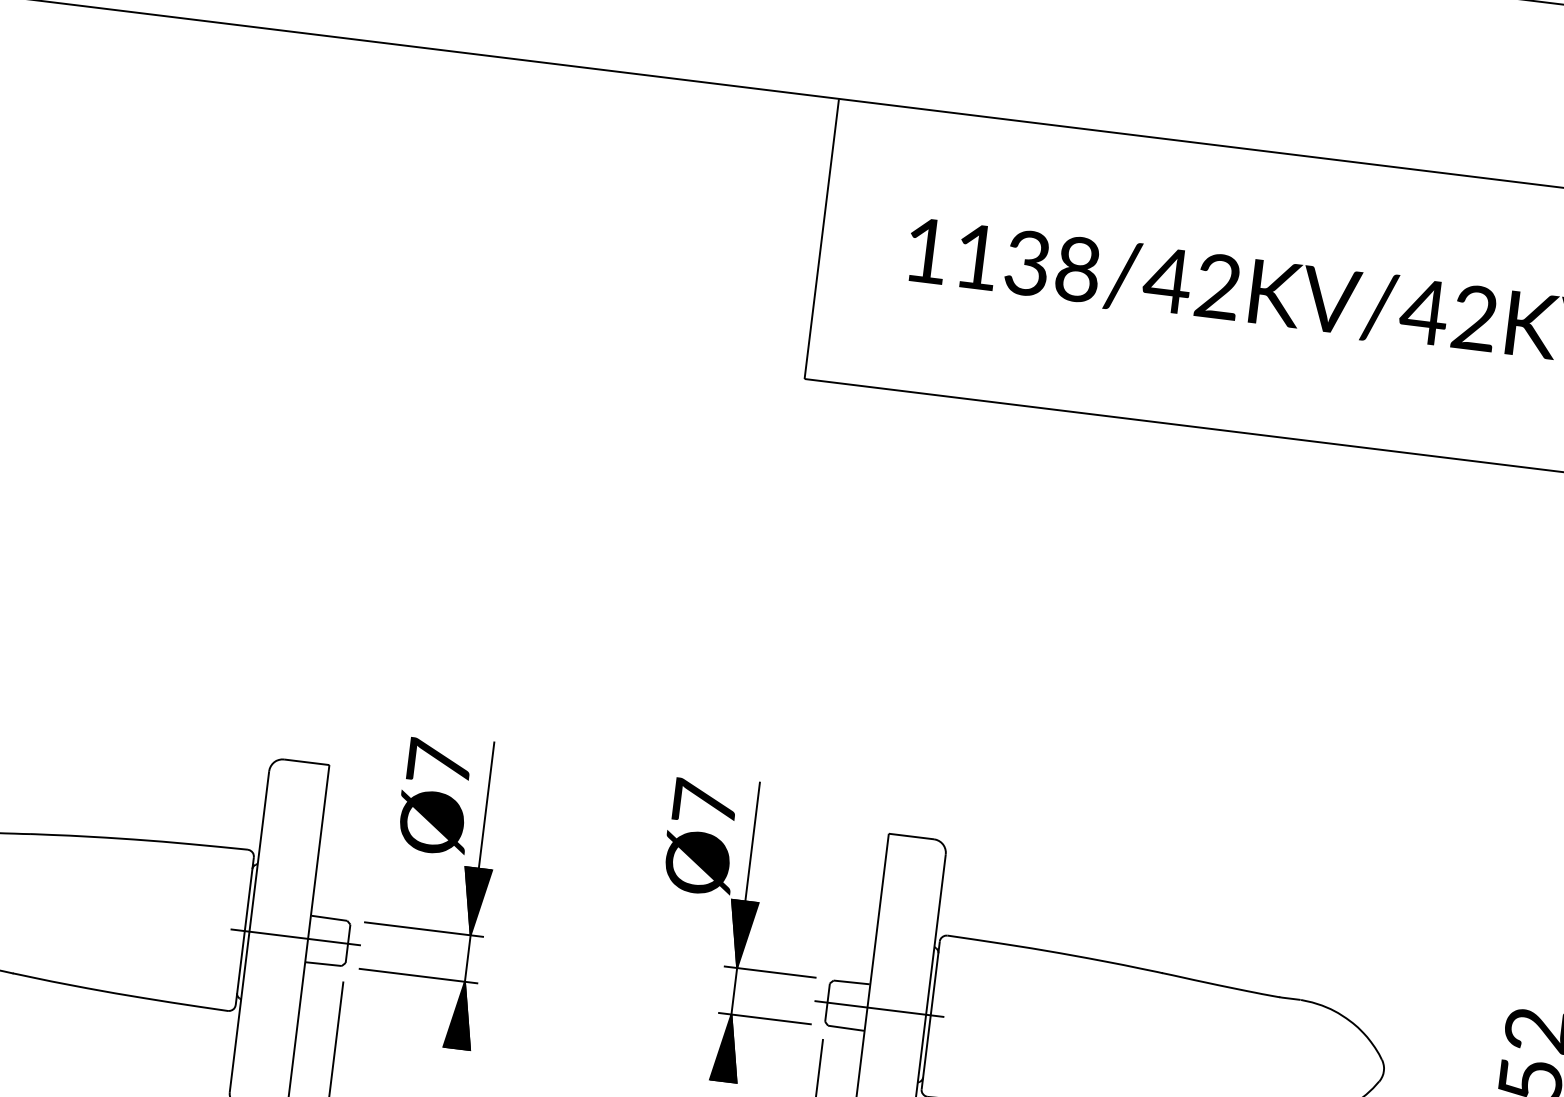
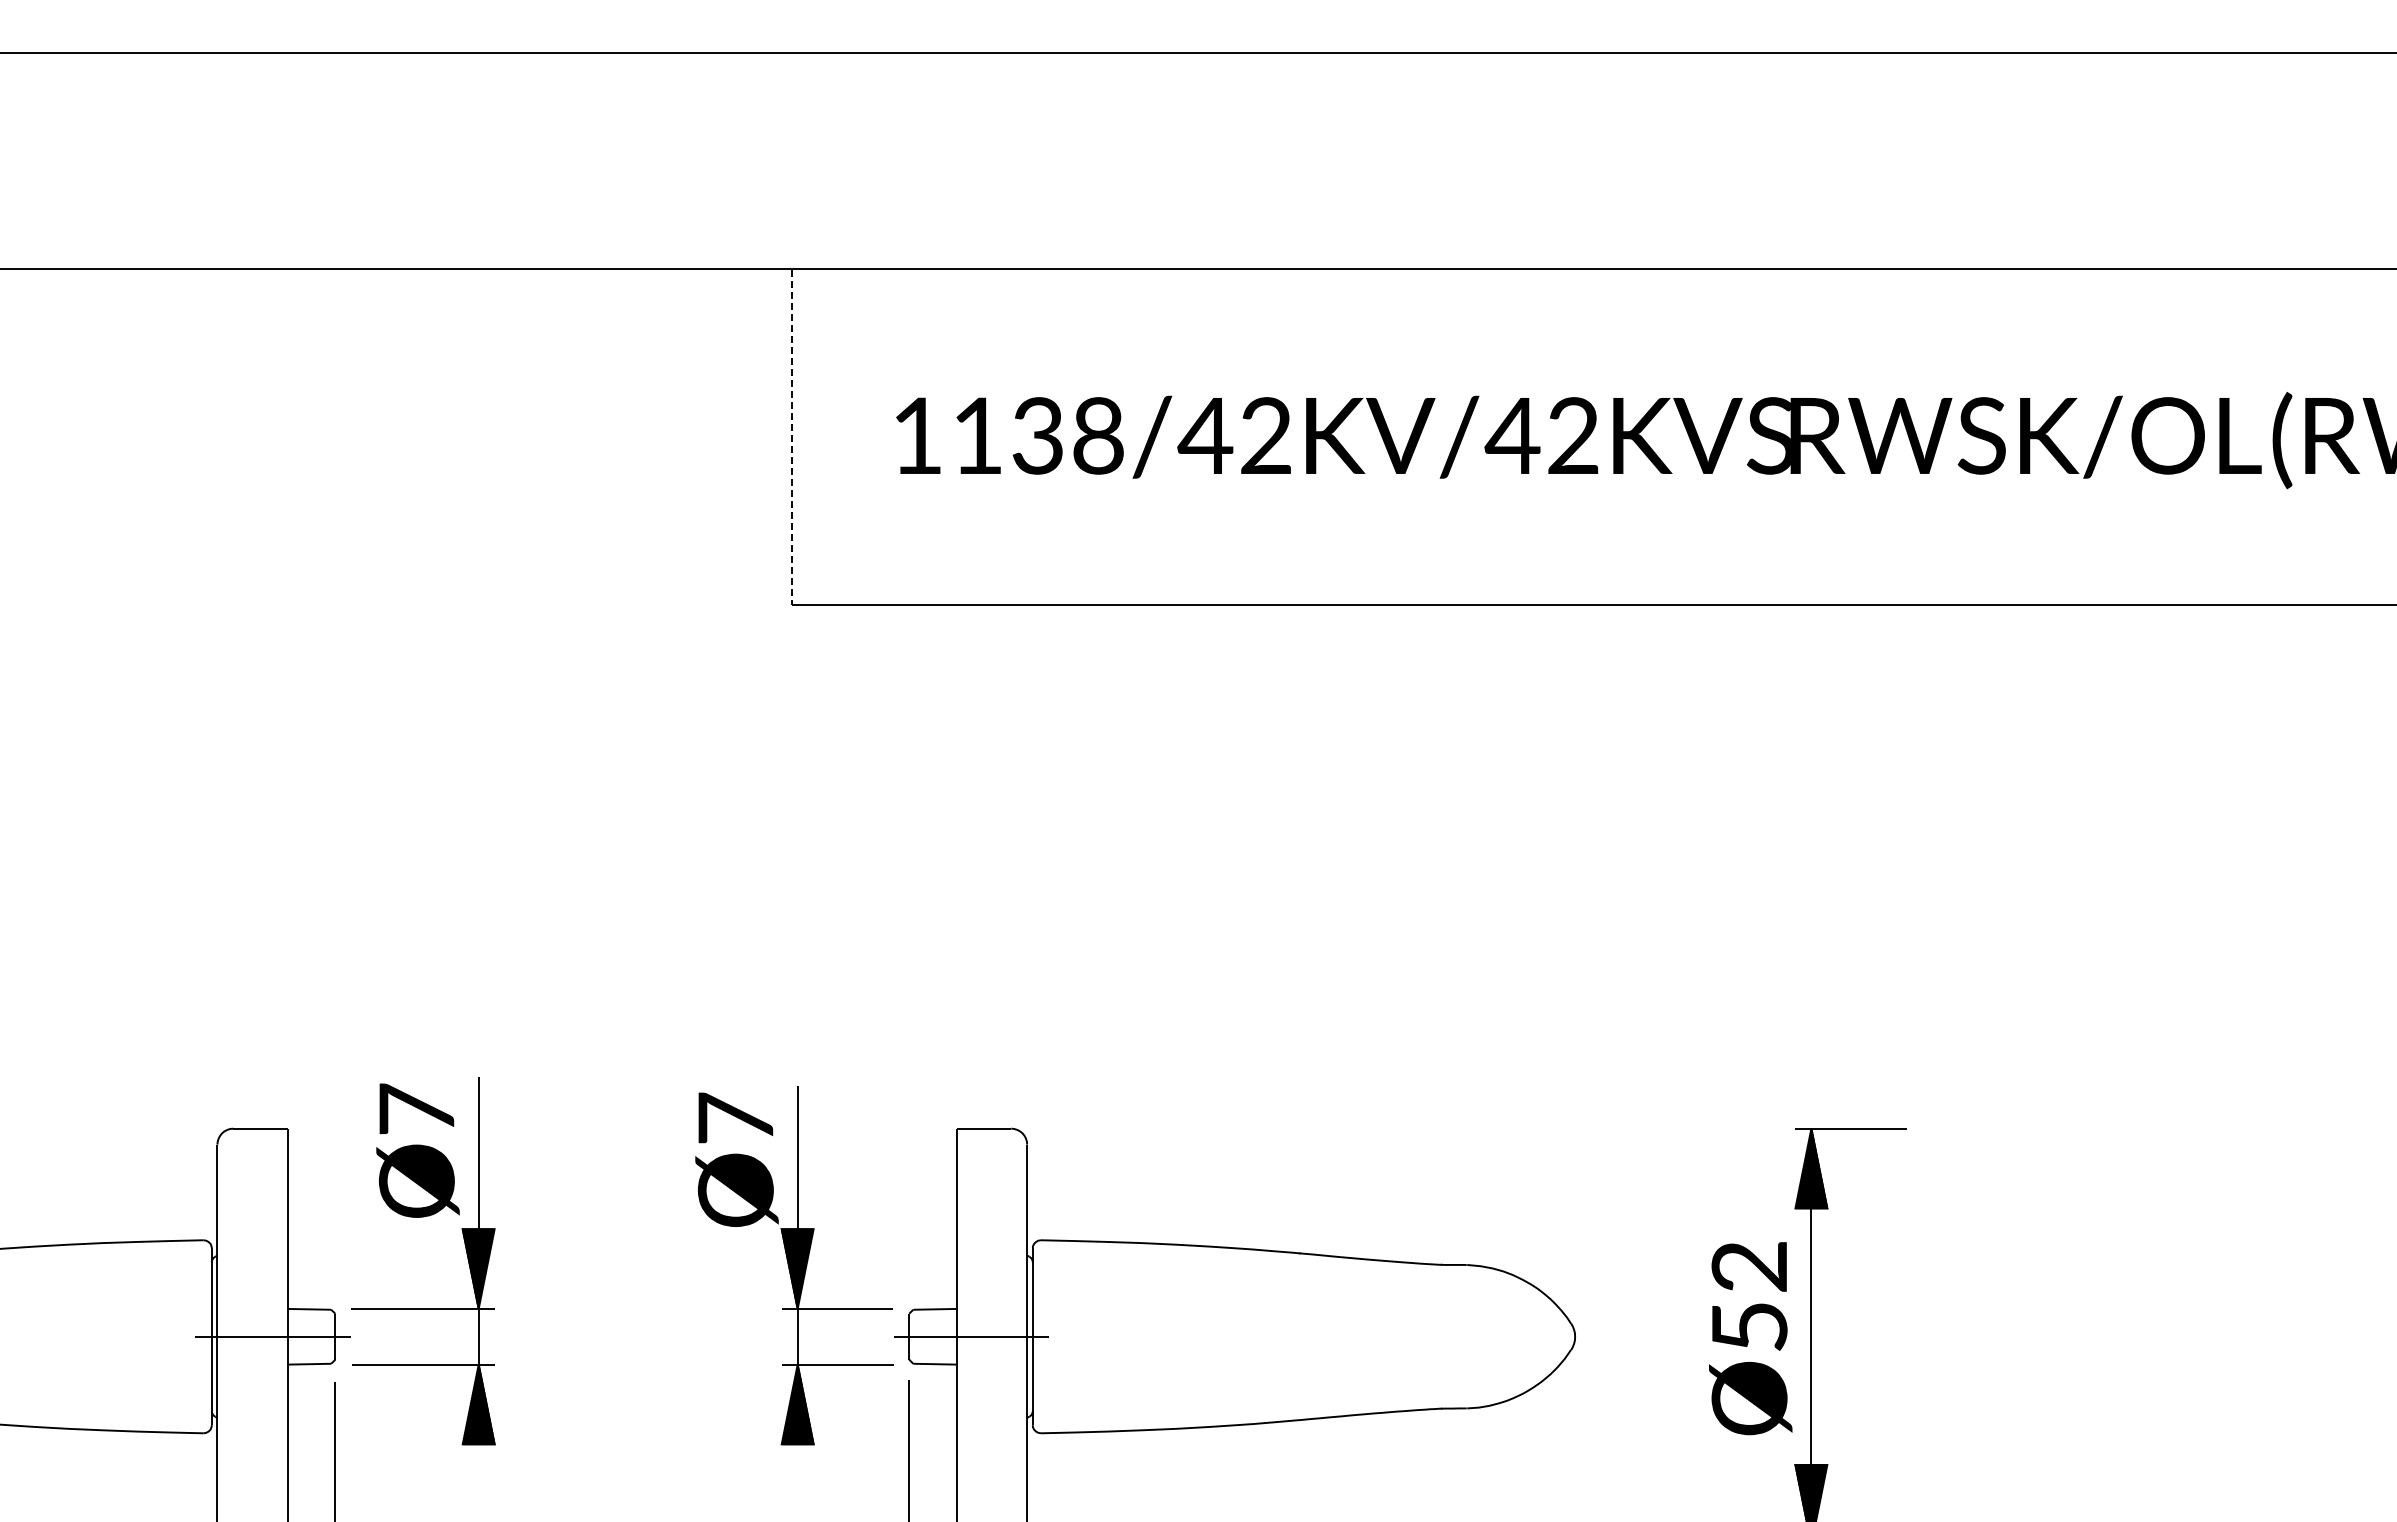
line: (821, 239) -> (791, 437), solid -> dashed

